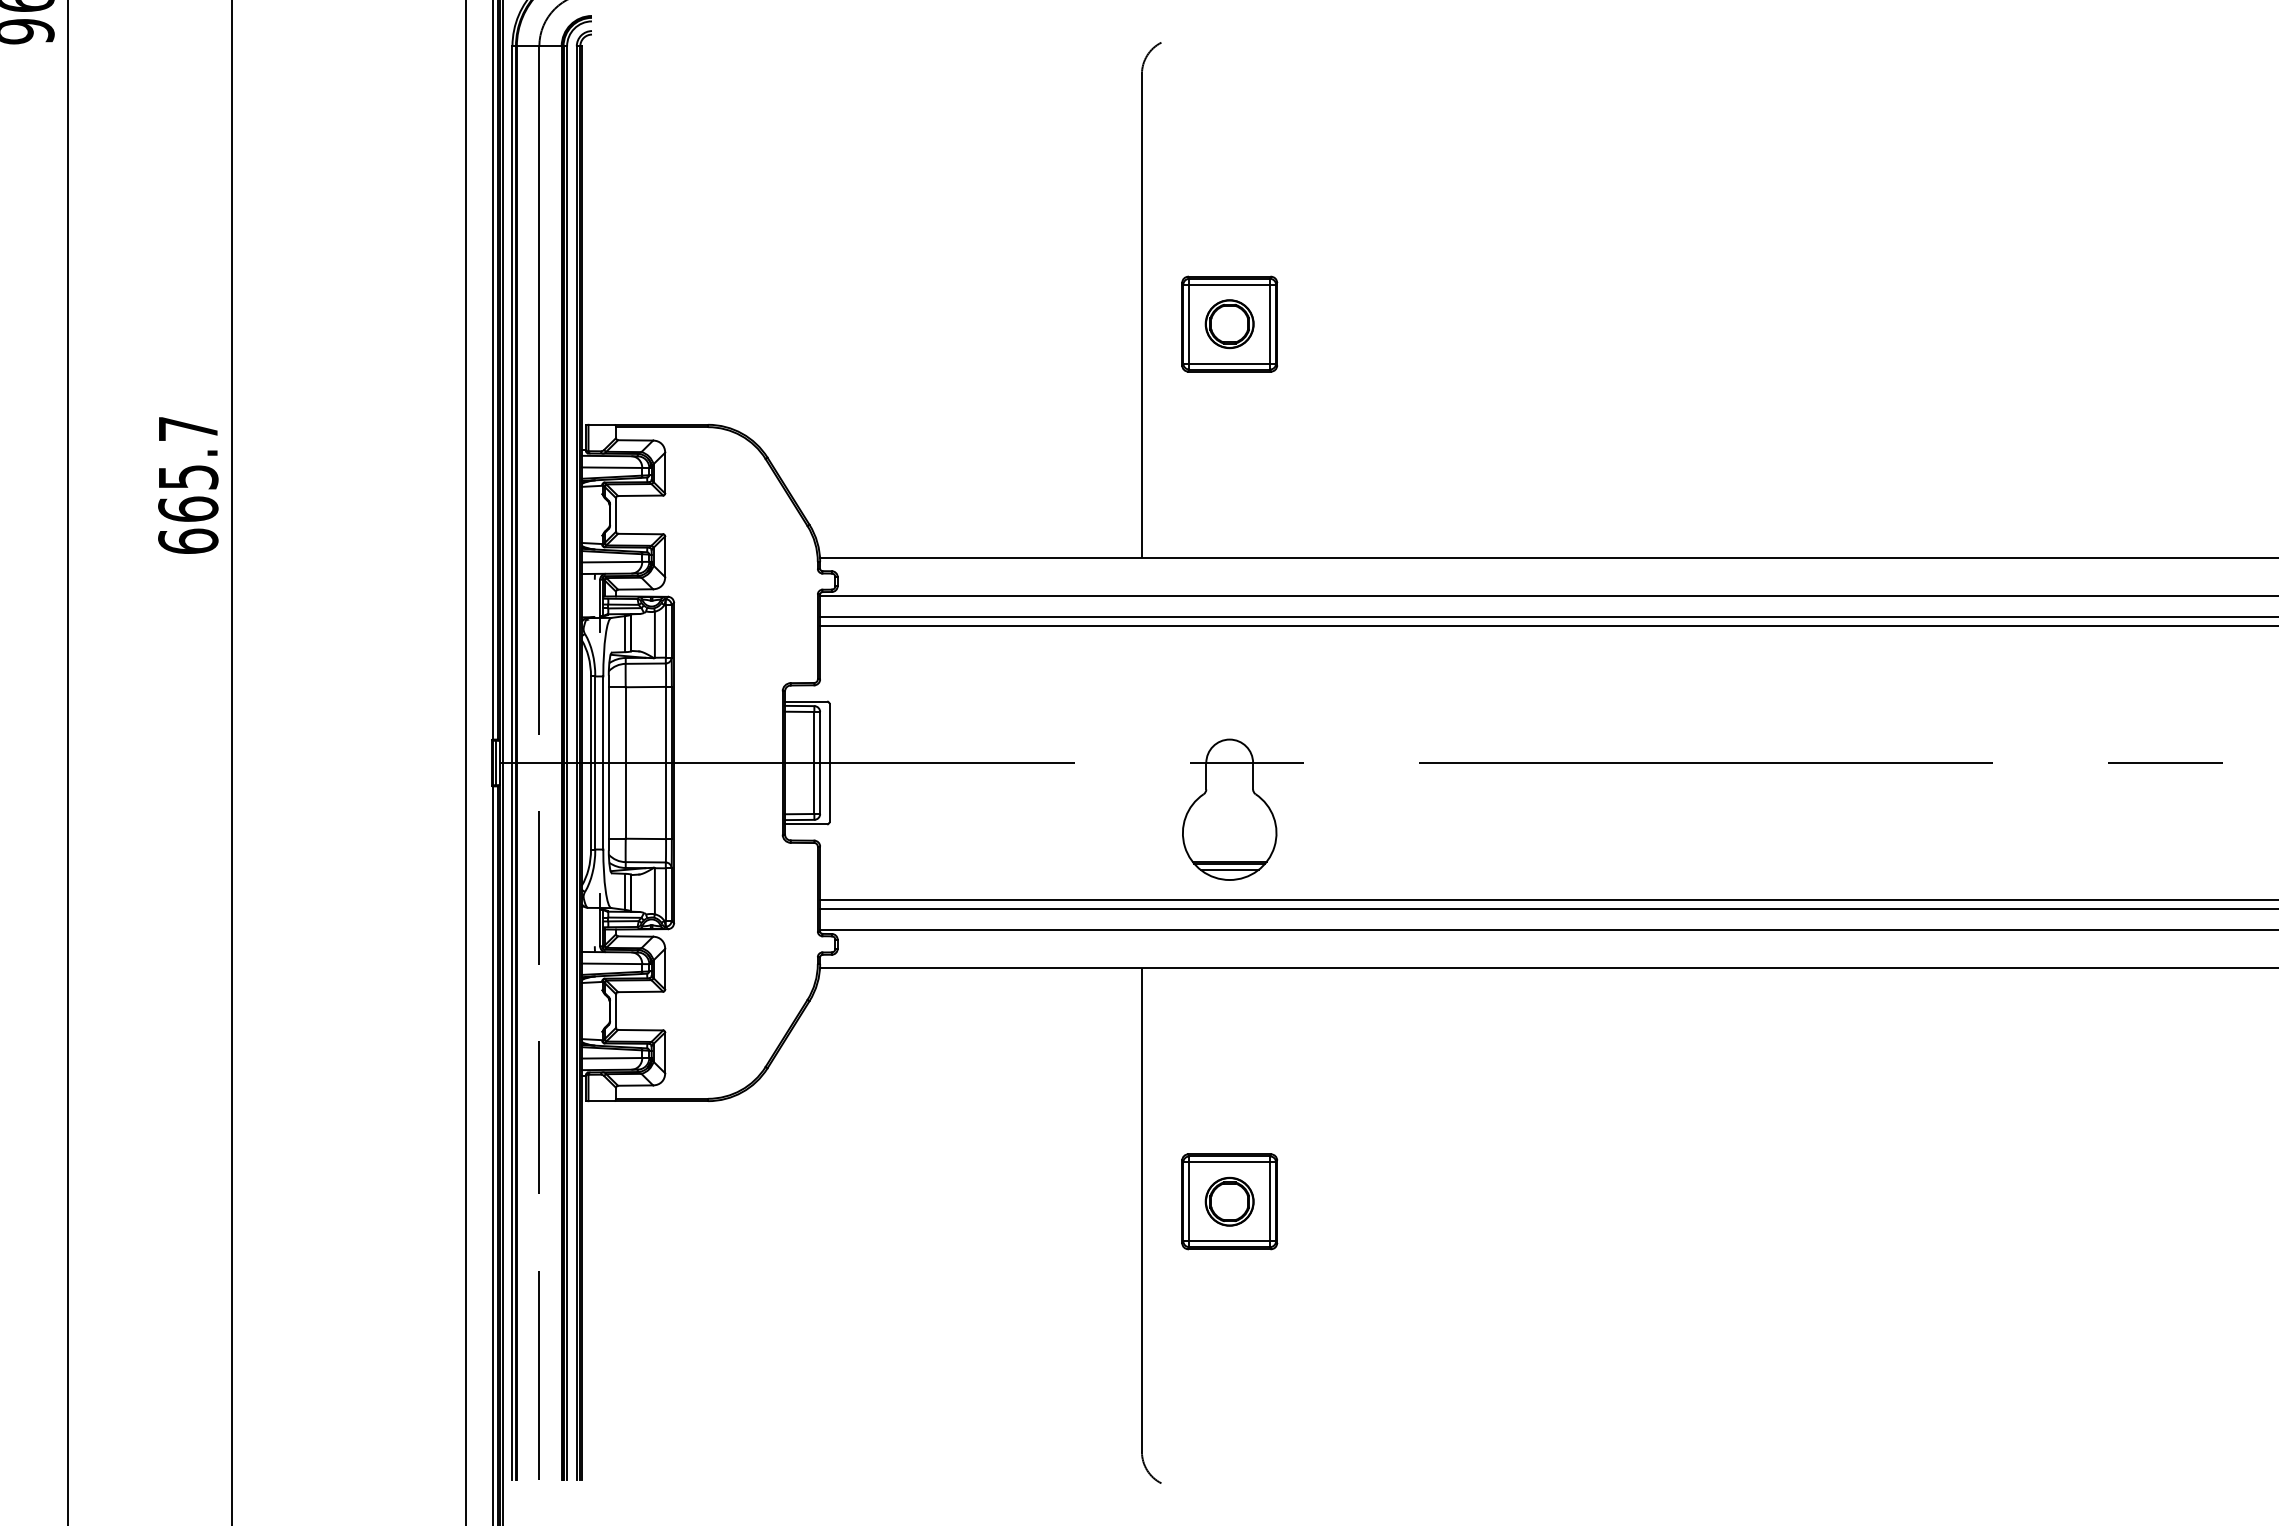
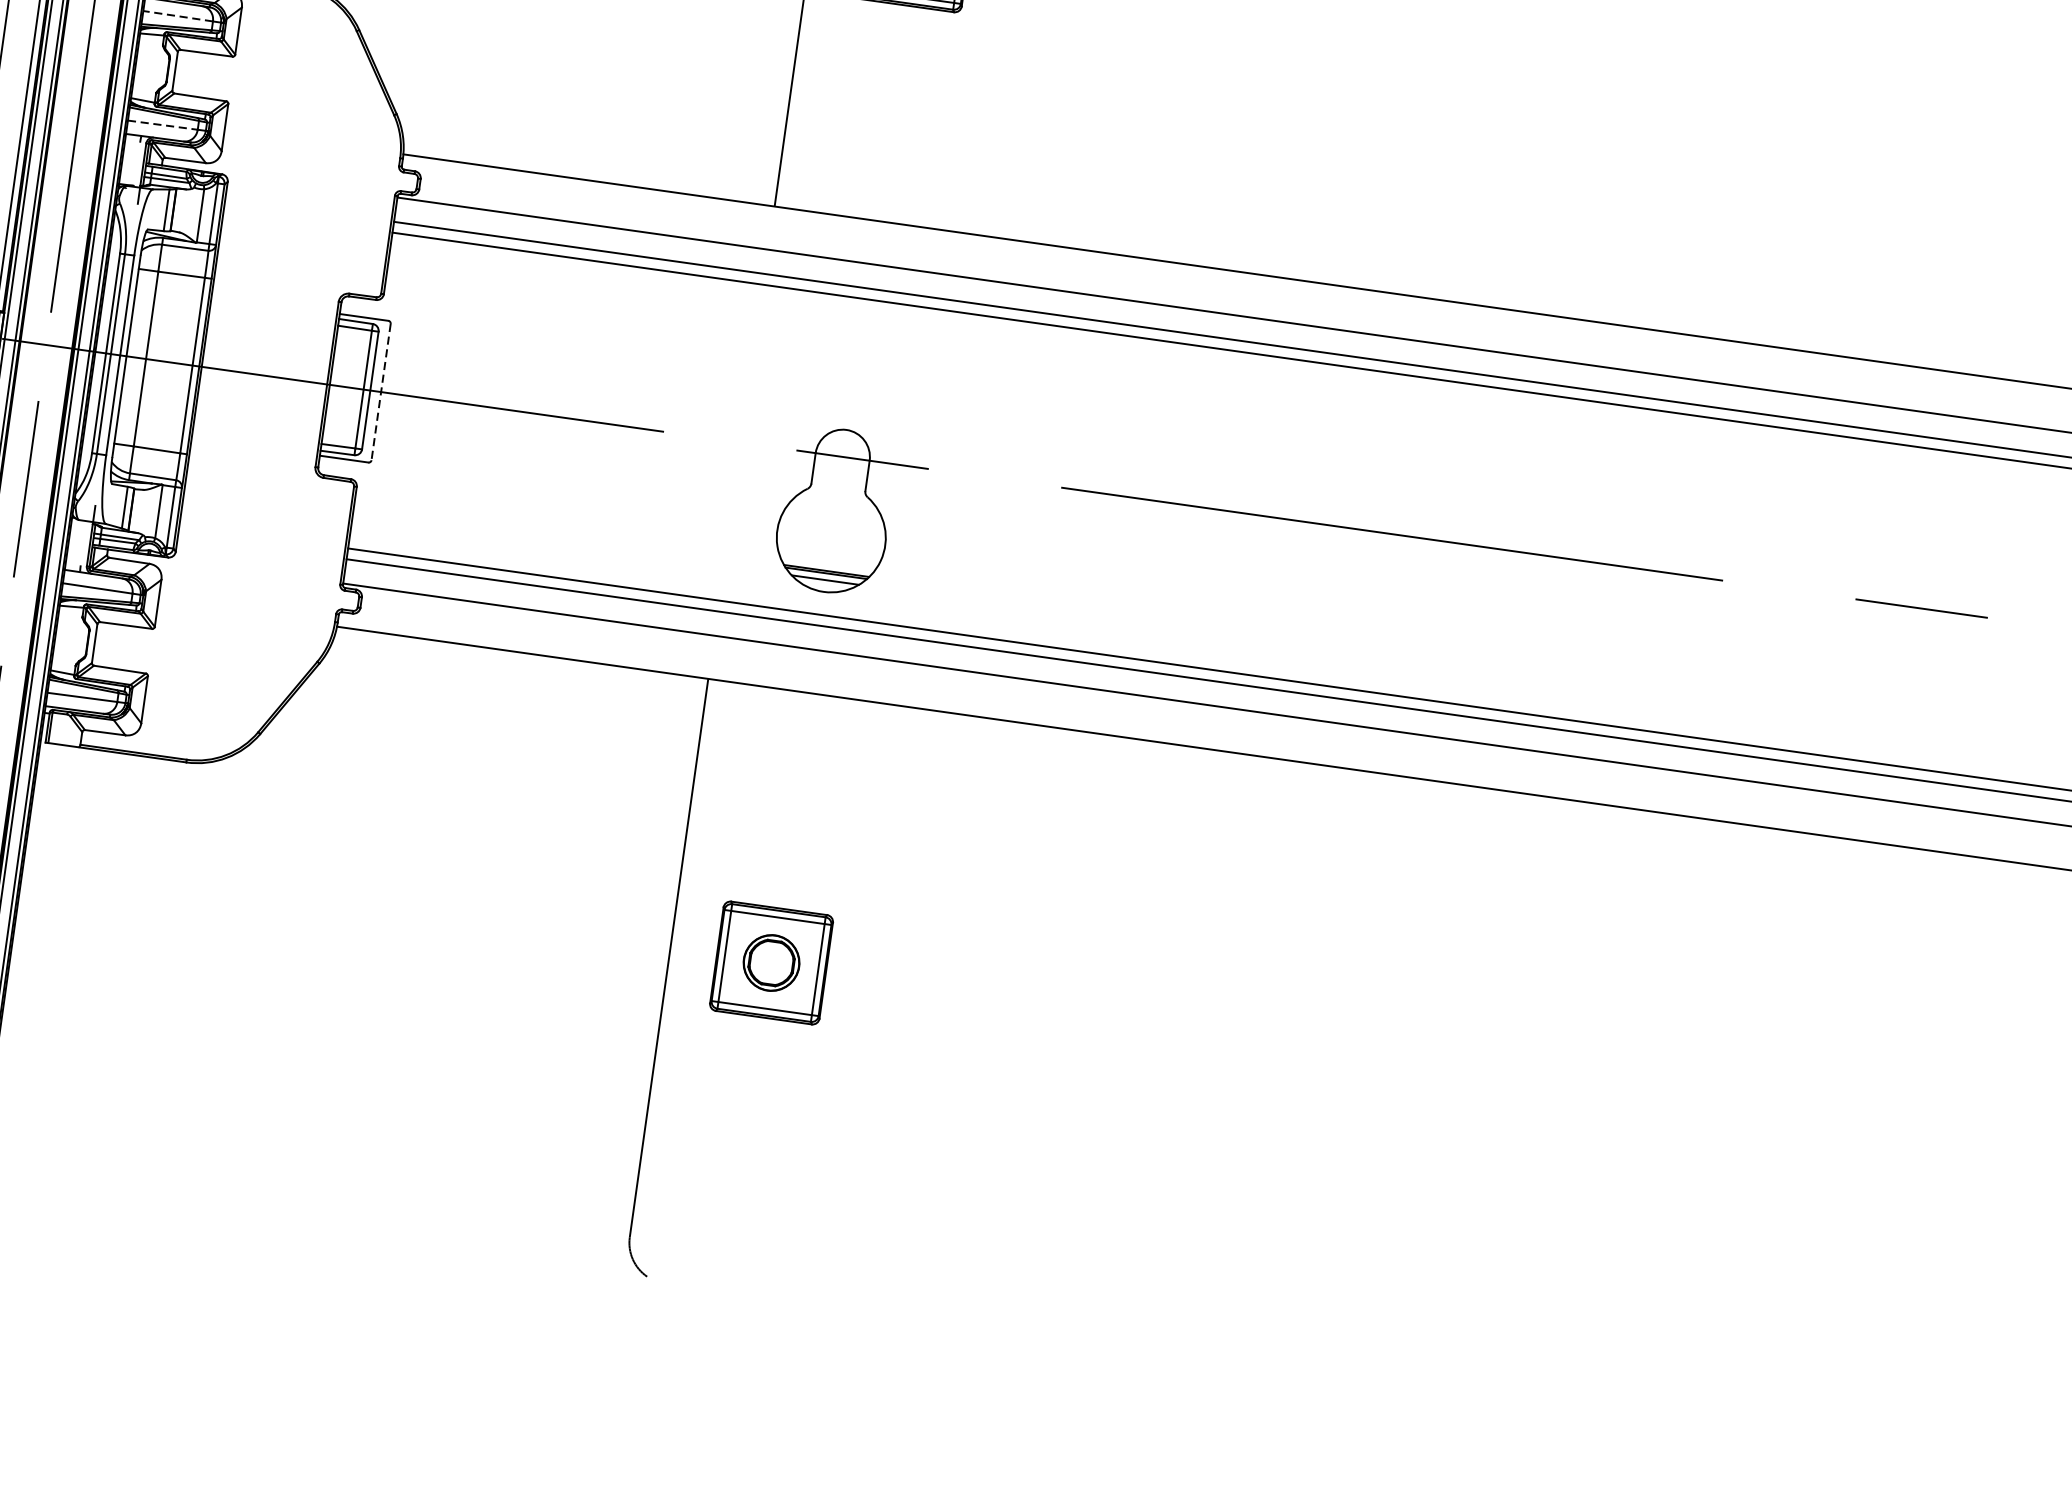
line: (611, 467) -> (177, 15), solid -> dashed
line: (612, 562) -> (163, 125), solid -> dashed
line: (829, 763) -> (381, 392), solid -> dashed

